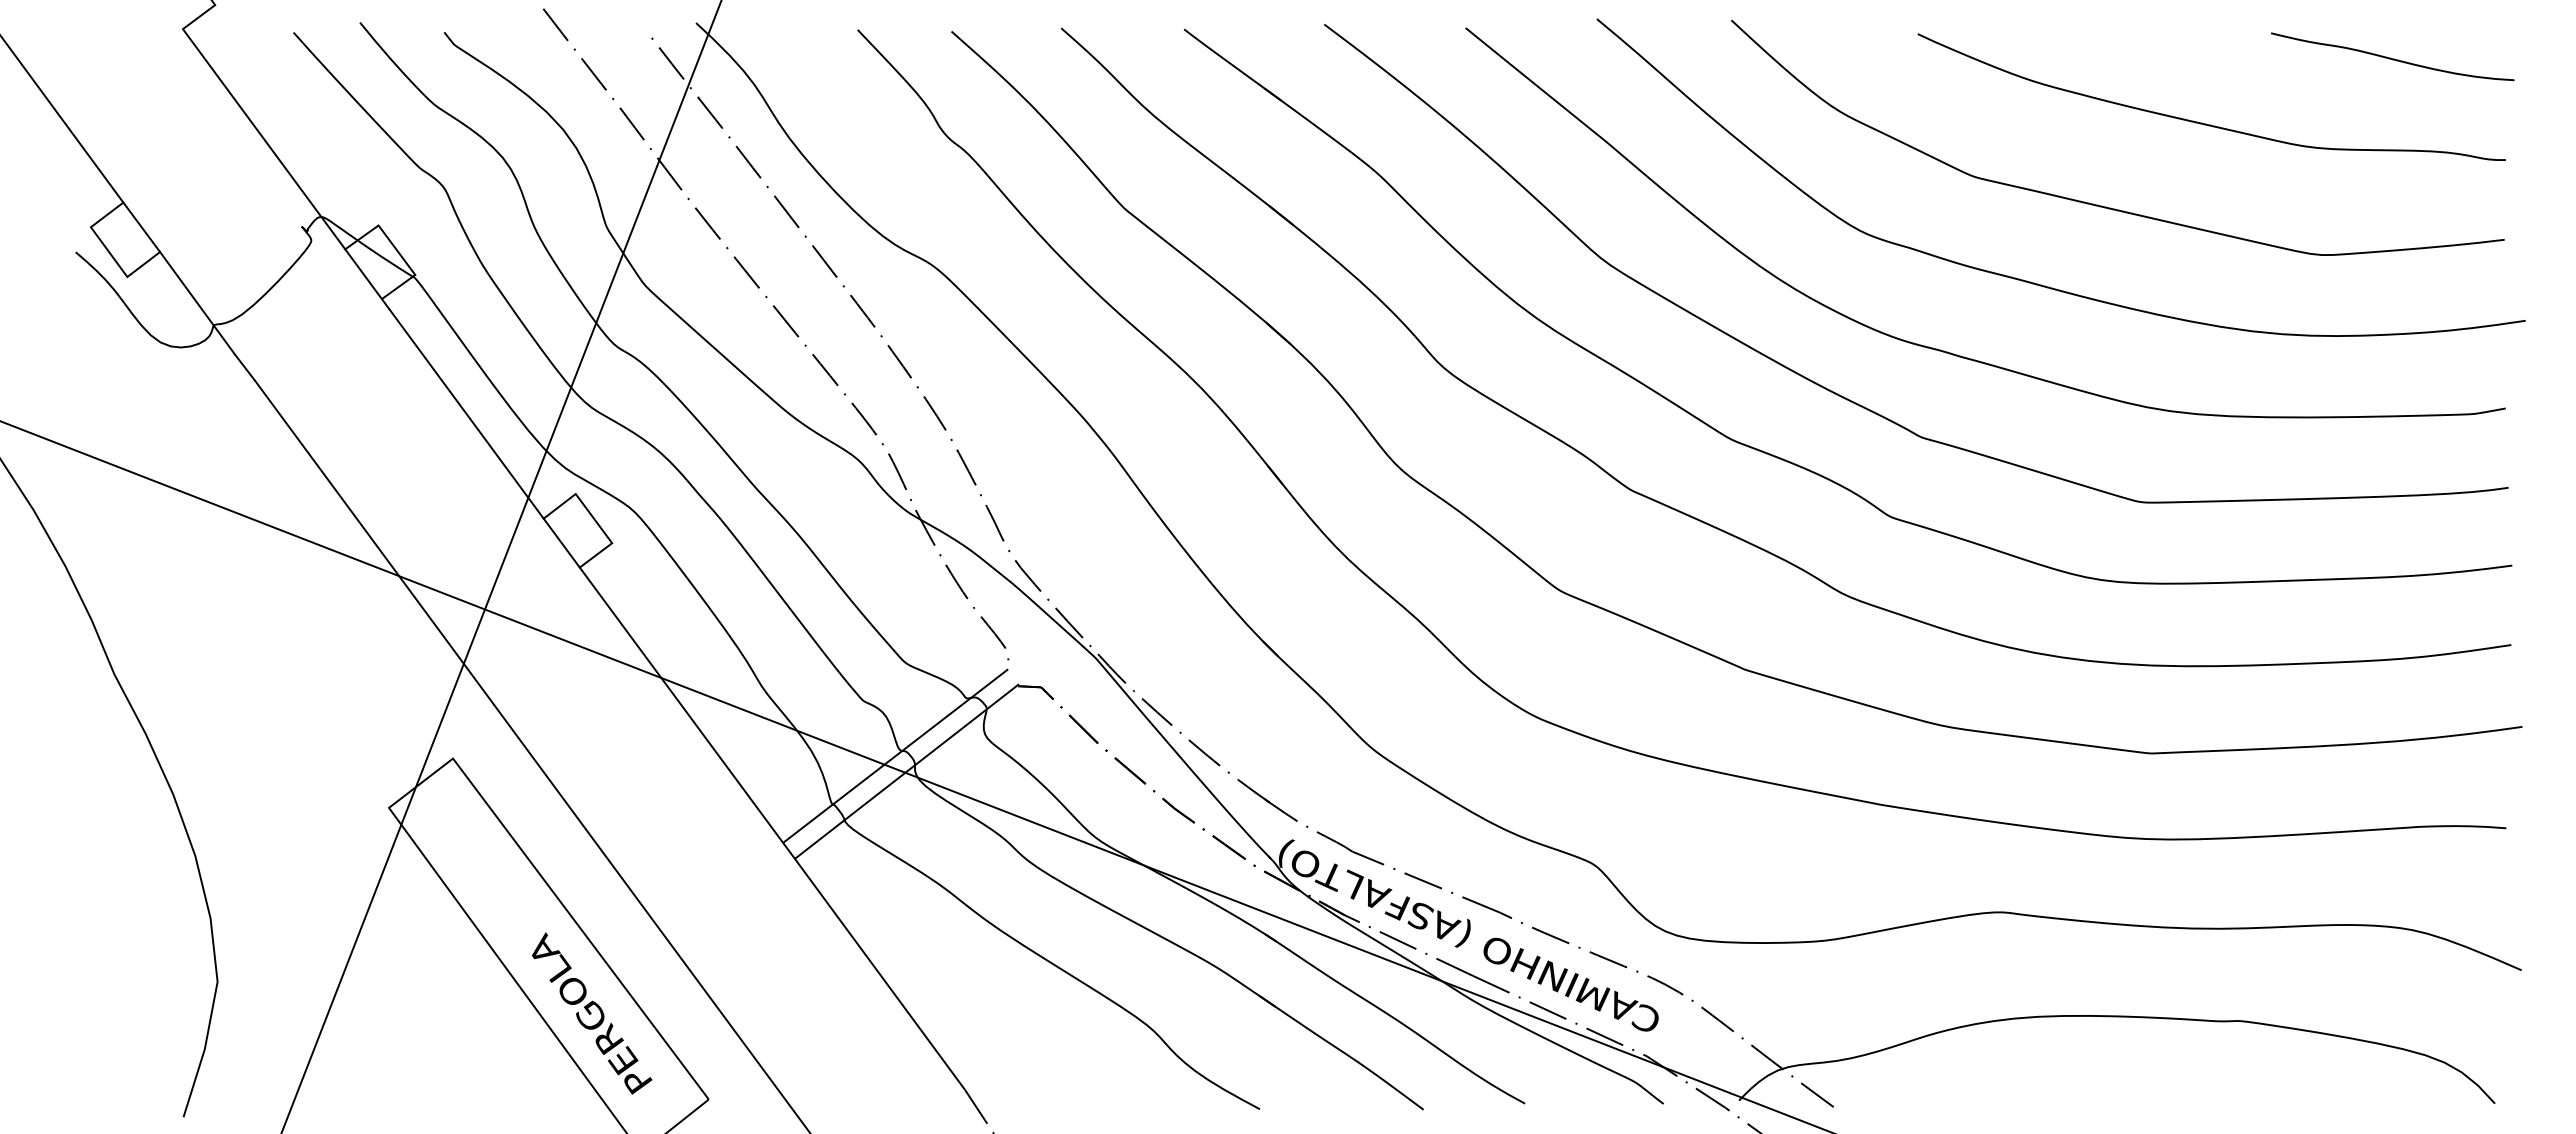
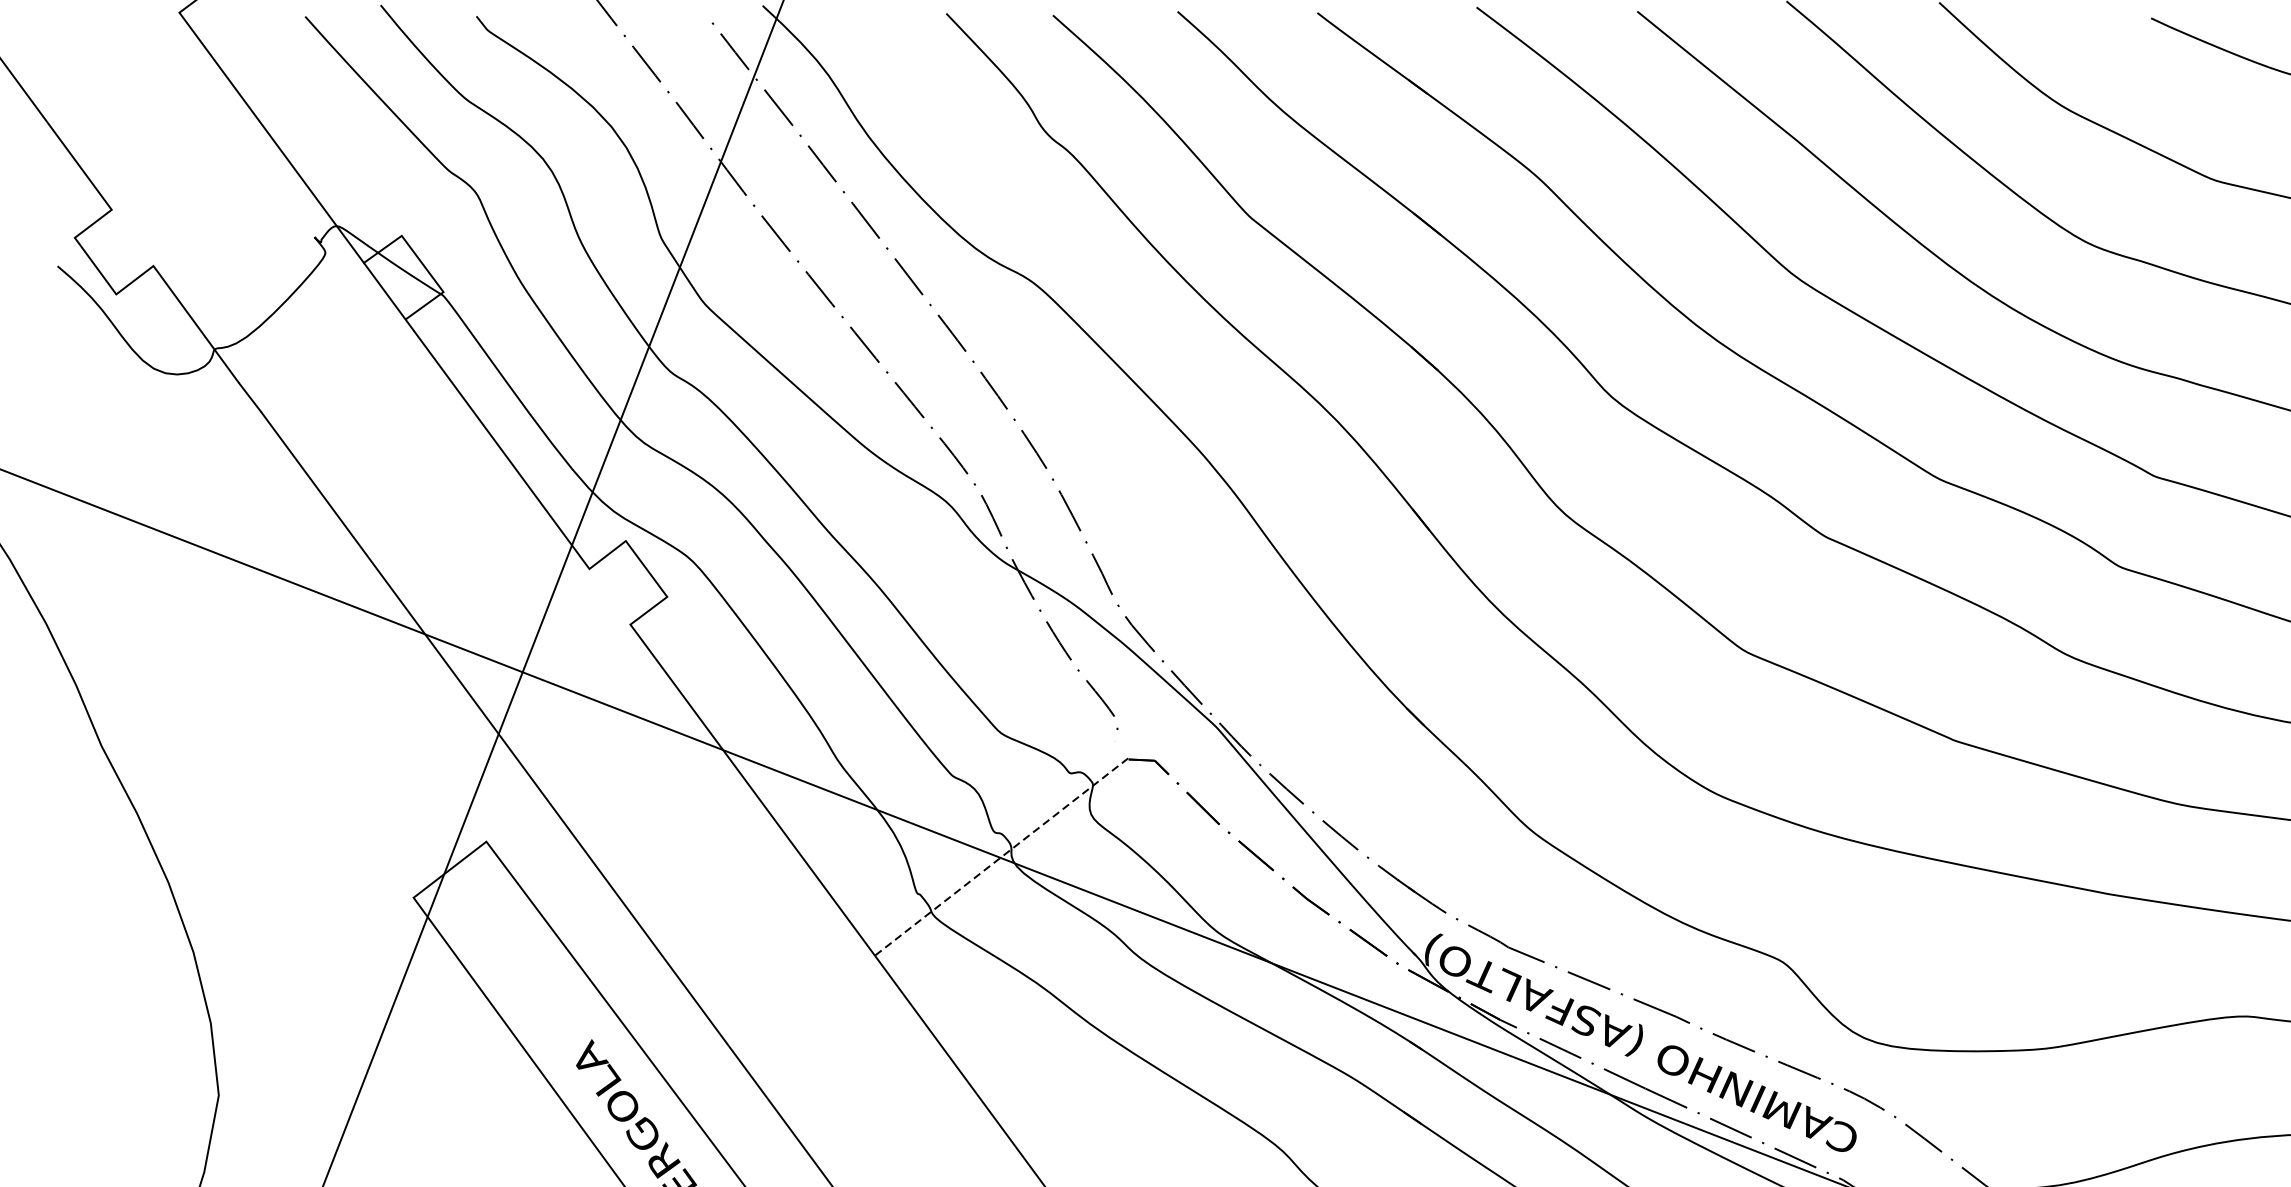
line: (141, 227) -> (132, 238), removed
line: (561, 542) -> (609, 596), removed
line: (895, 755) -> (989, 838), removed
line: (907, 771) -> (1002, 856), solid -> dashed

